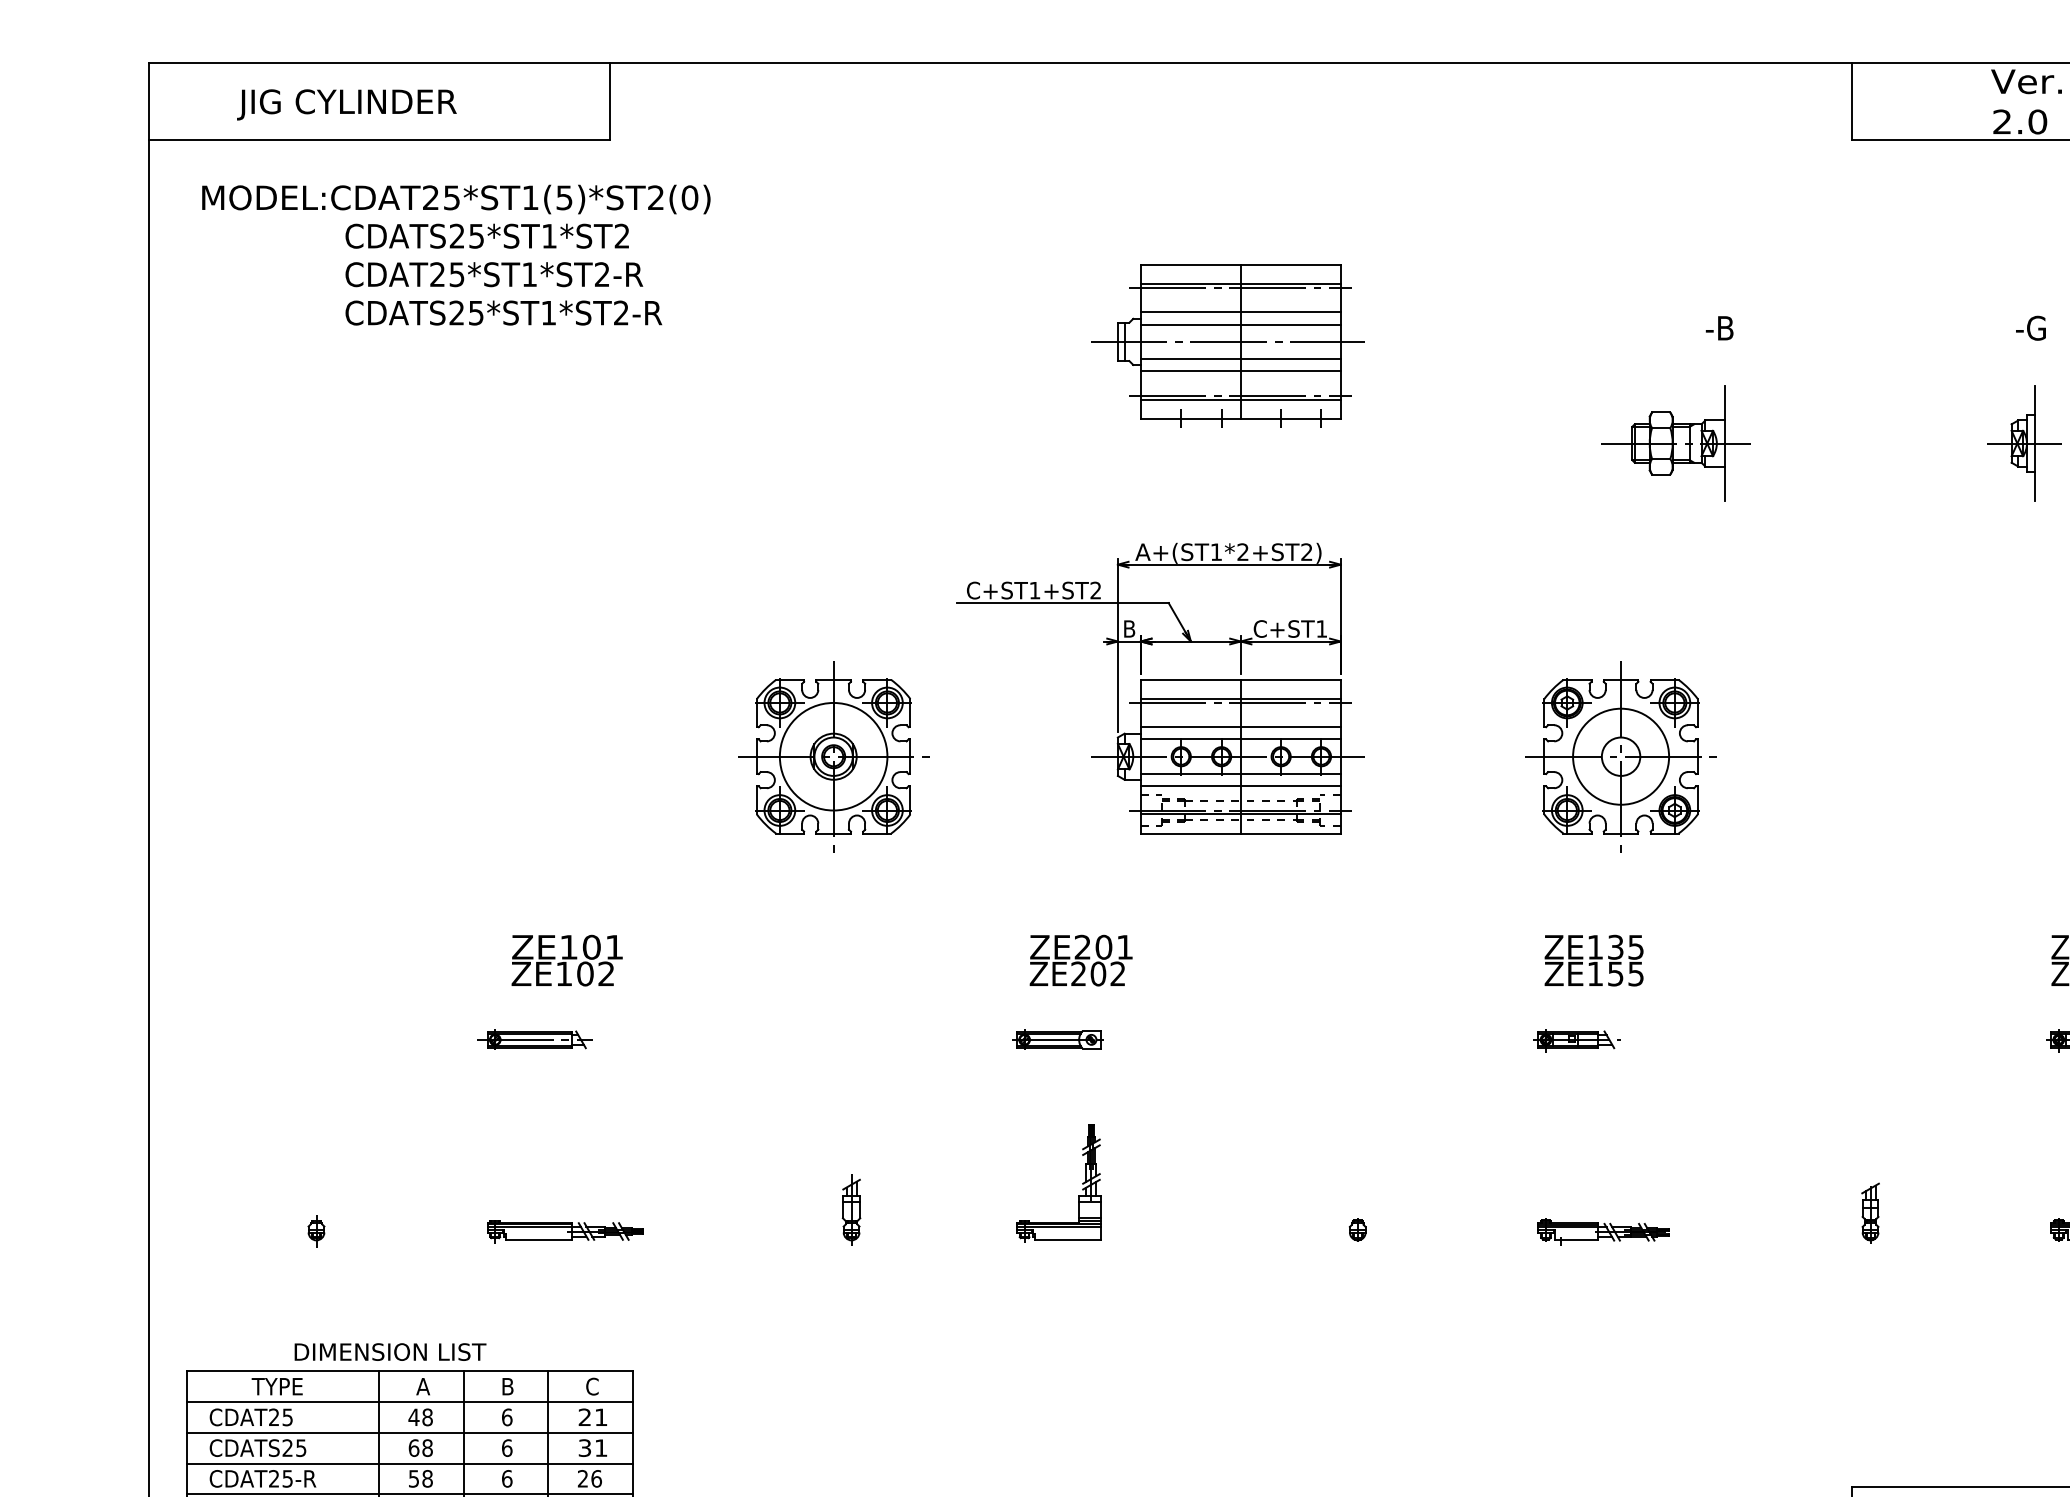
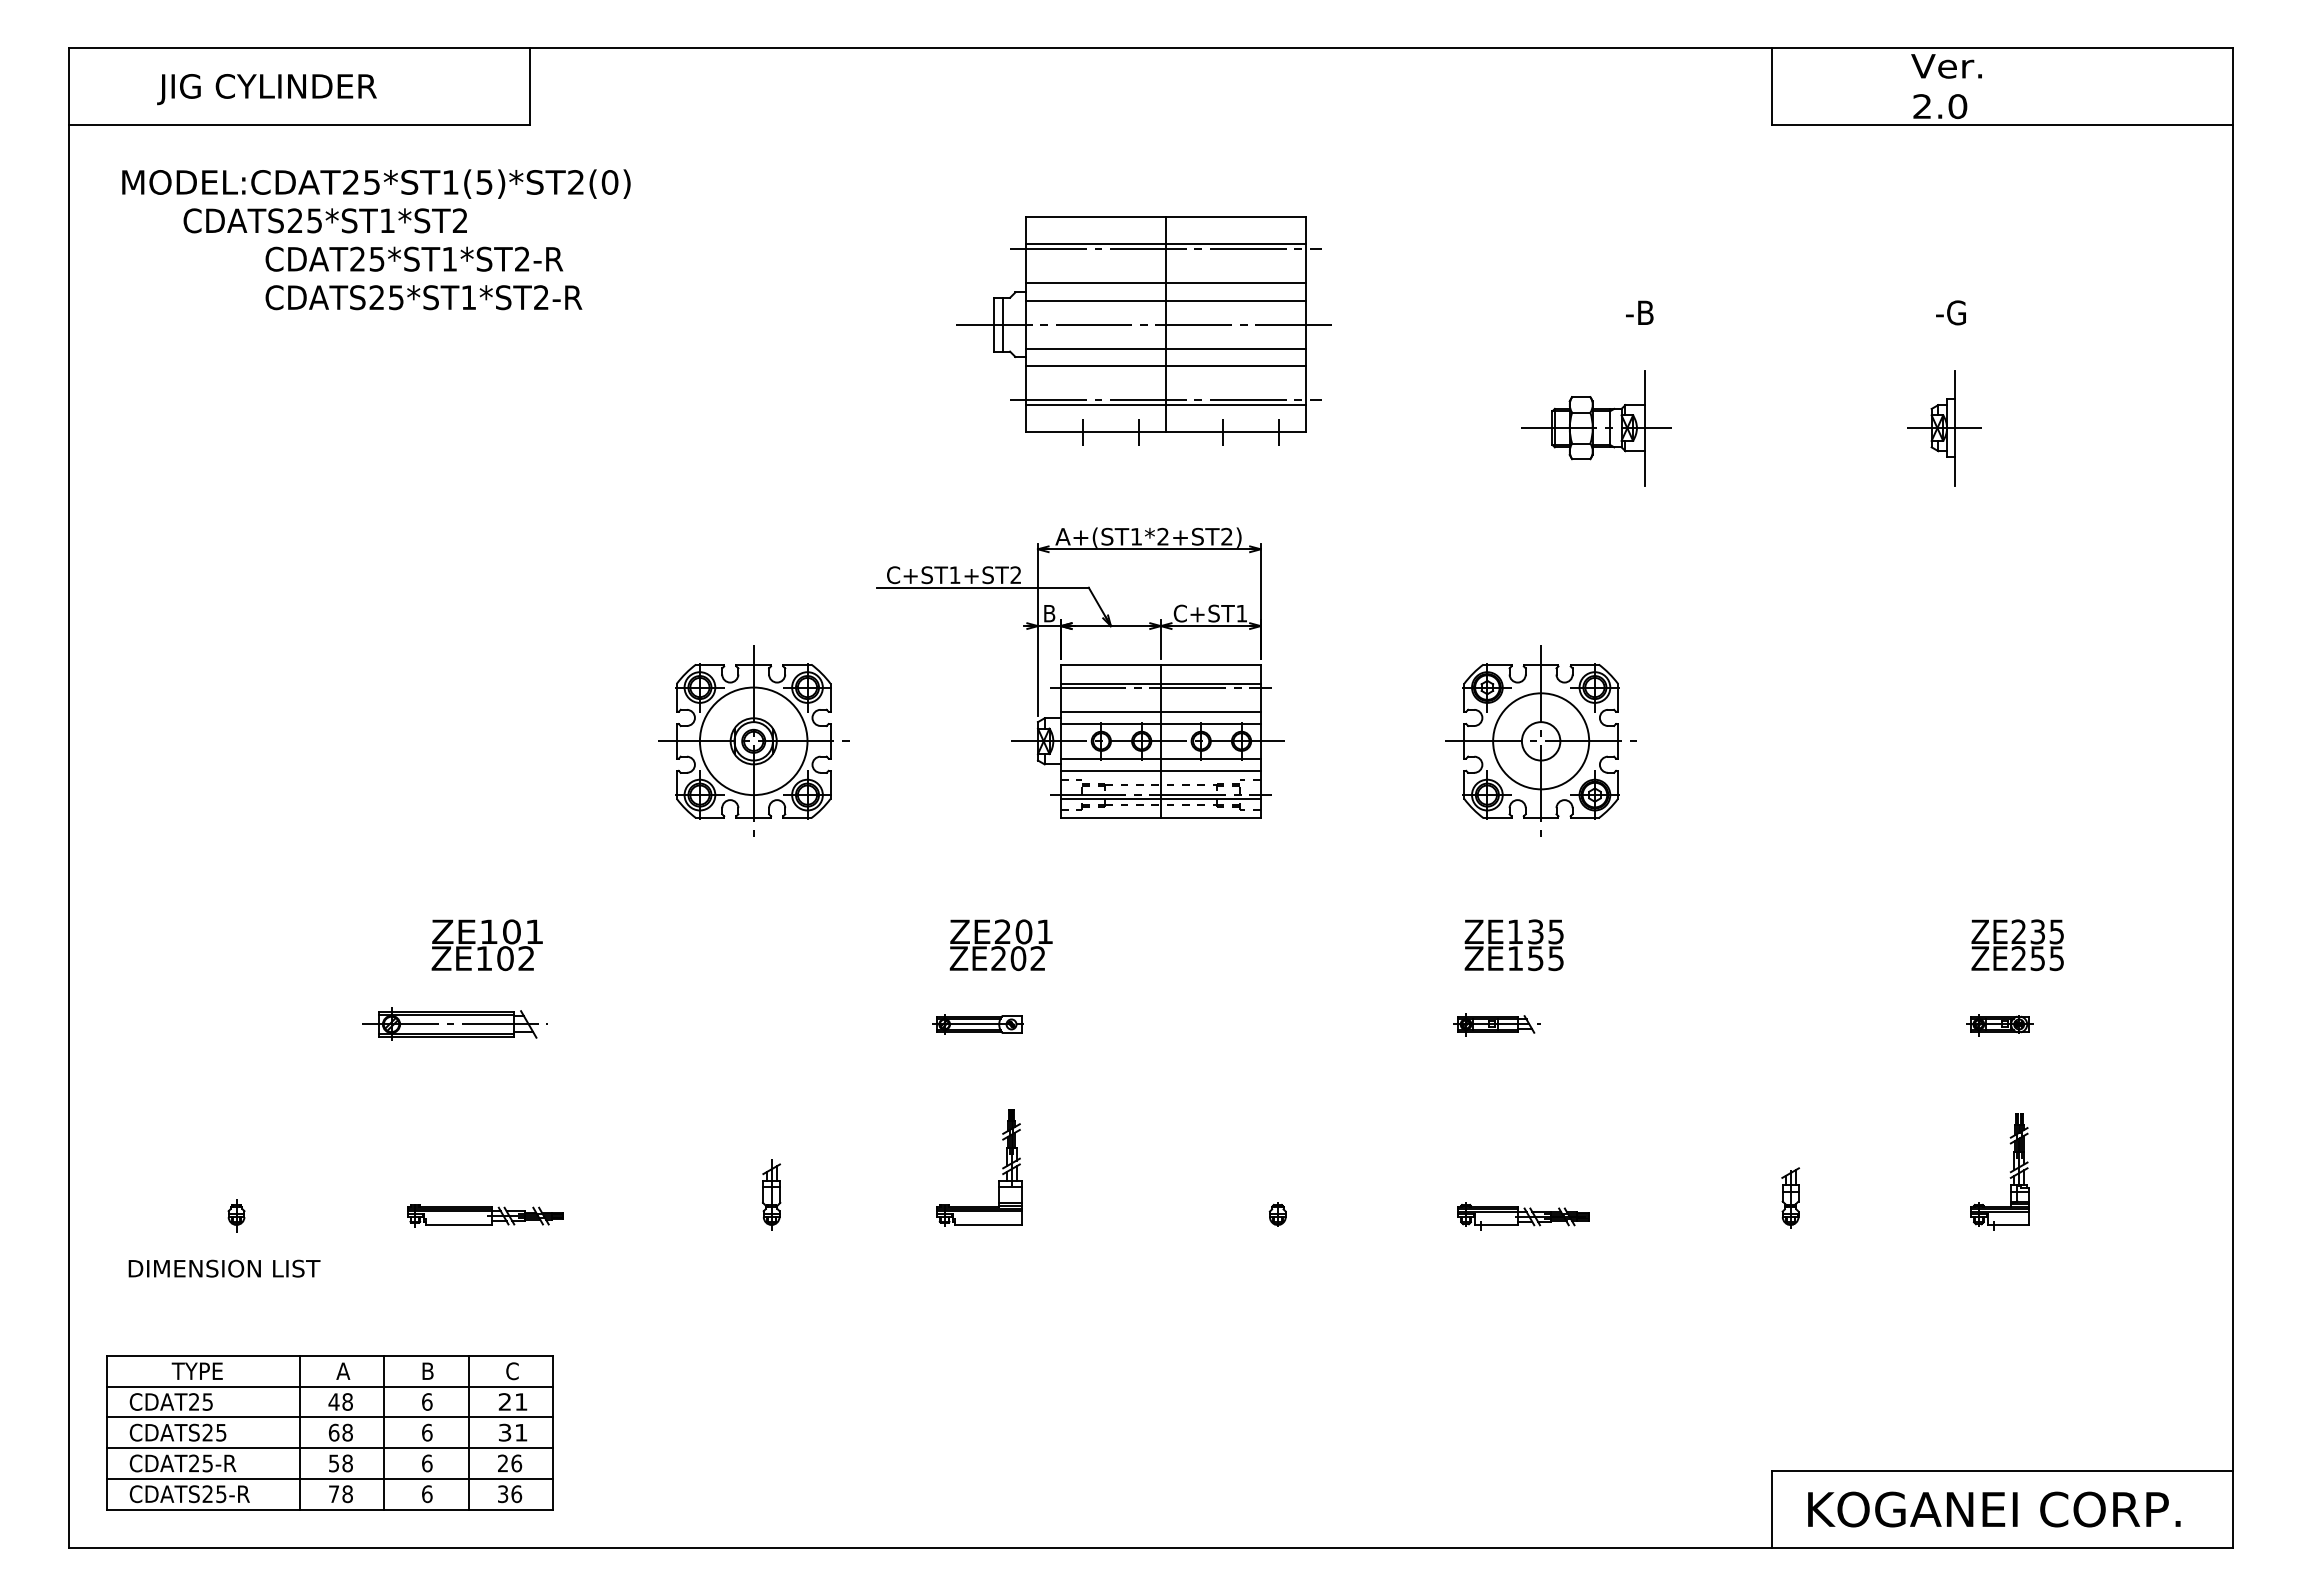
text: (486, 235) -> (324, 220), moved
part: (1227, 345) -> (1147, 330), size x1.4
part: (534, 1039) -> (454, 1024), size x1.6
text: (390, 1351) -> (224, 1268), moved

